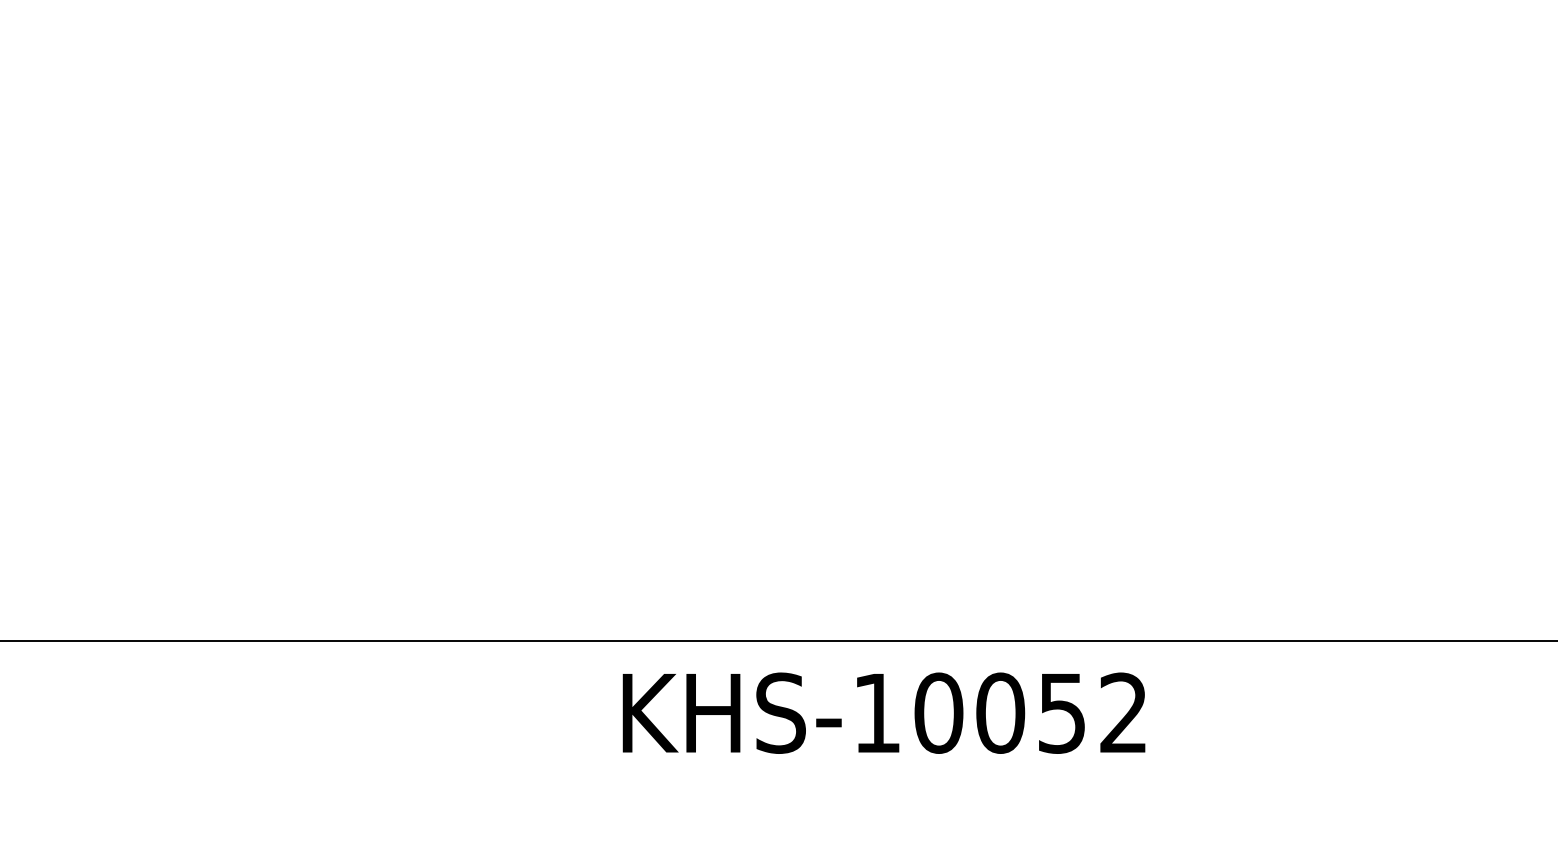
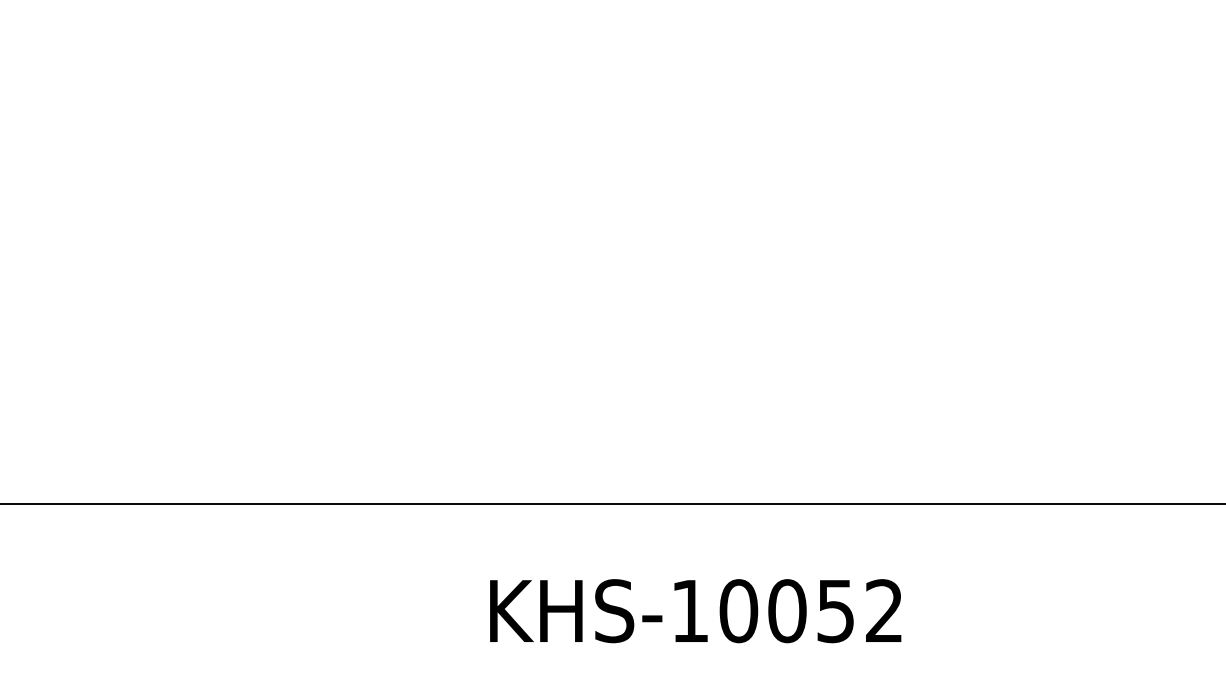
text: (883, 712) -> (695, 610), moved

